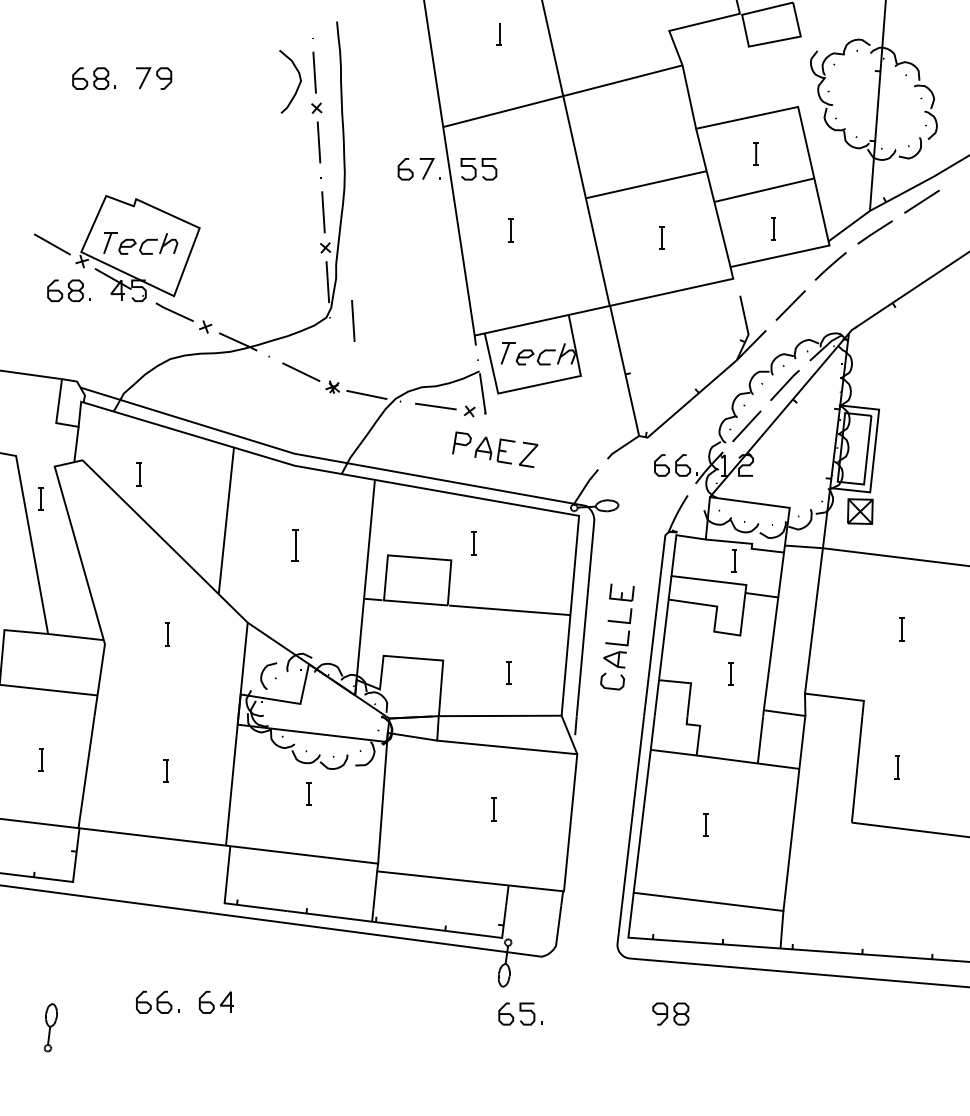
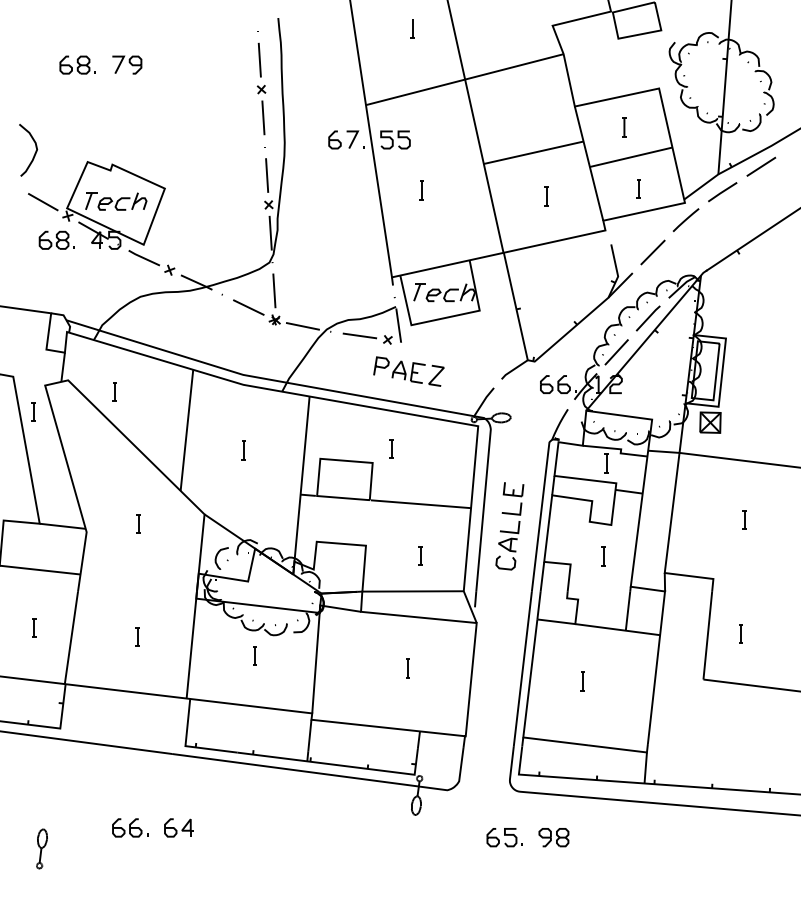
curve: (298, 84) -> (35, 152), moved
line: (353, 320) -> (274, 290), moved
part: (294, 545) -> (243, 450), size x0.71
part: (520, 1013) -> (504, 837), moved

